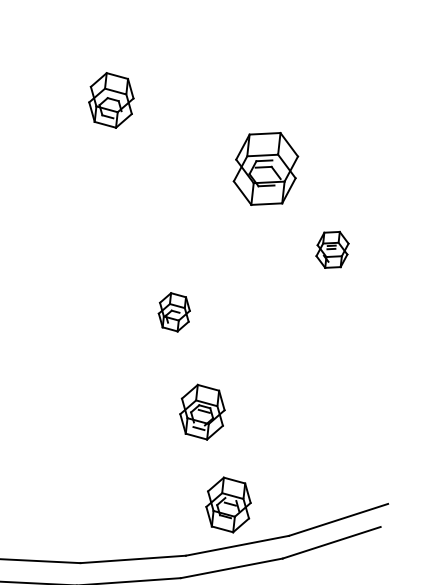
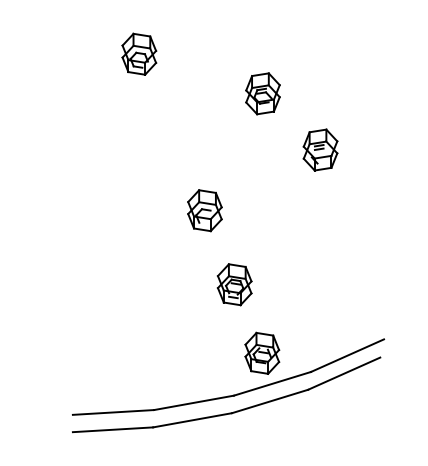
part: (265, 168) -> (262, 93), size x0.71
part: (332, 249) -> (320, 149), size x1.43
part: (173, 311) -> (204, 210), size x1.43

